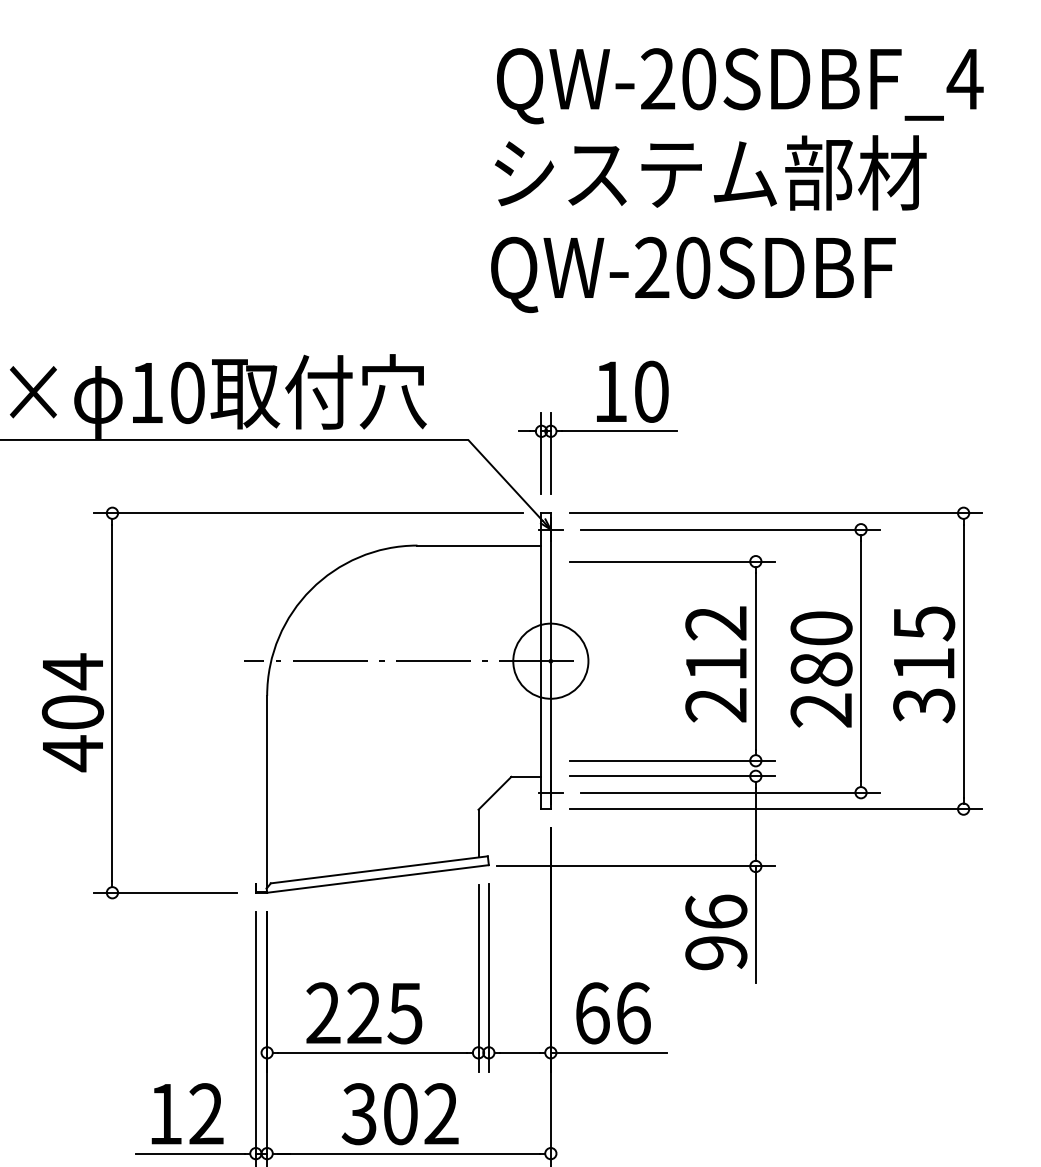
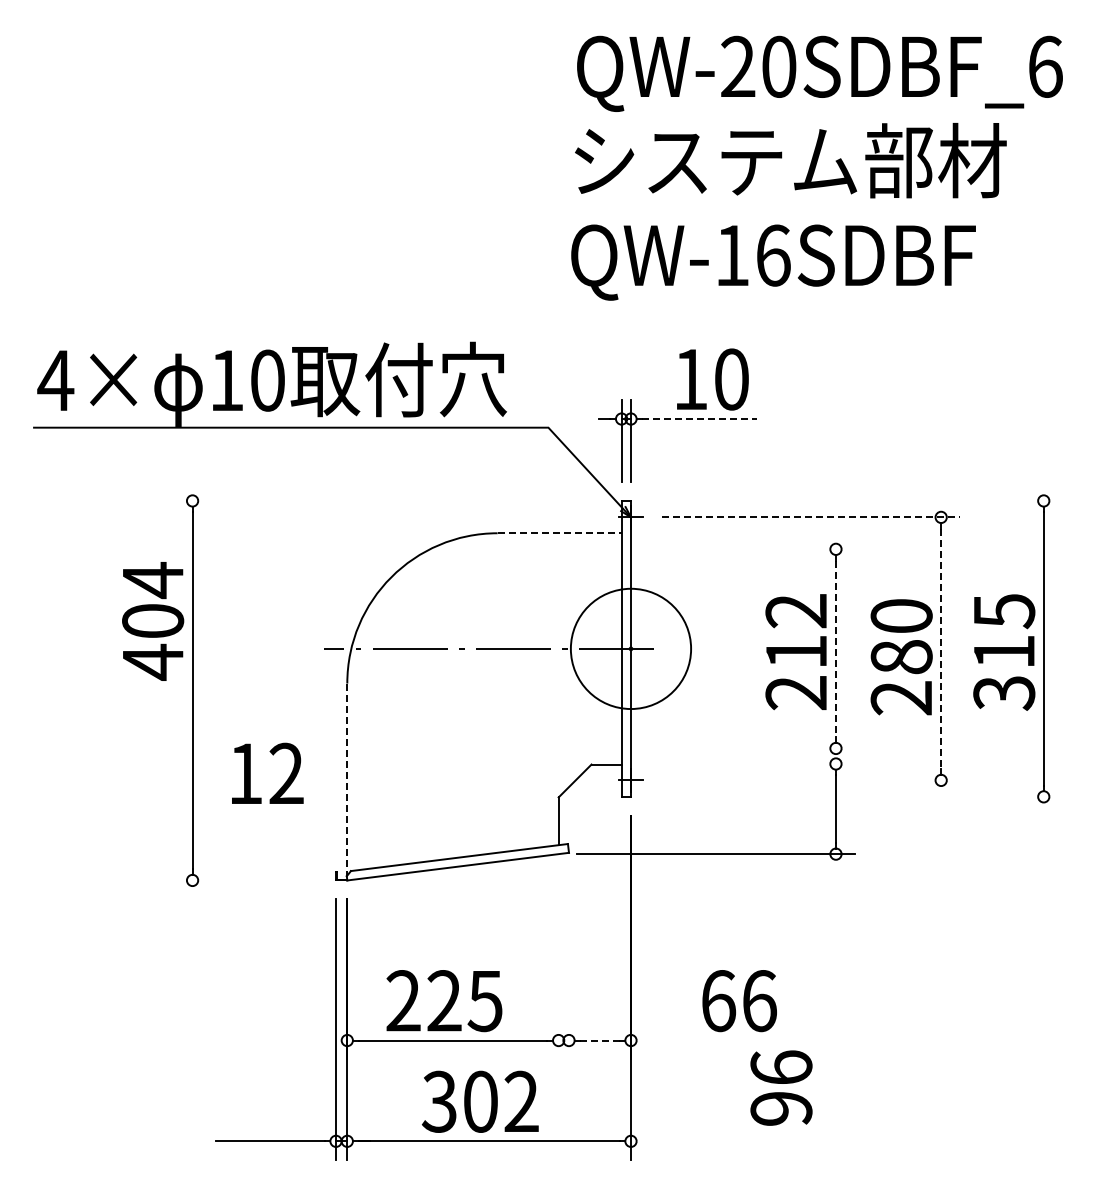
text: (964, 78) -> (1044, 66), QW-20SDBF_4 -> QW-20SDBF_6
text: (672, 267) -> (752, 255), QW-20SDBF -> QW-16SDBF
line: (620, 431) -> (700, 419), solid -> dashed
line: (307, 512) -> (387, 500), removed
line: (775, 512) -> (855, 500), removed
line: (731, 529) -> (811, 517), solid -> dashed
line: (479, 545) -> (559, 533), solid -> dashed
line: (671, 561) -> (751, 549), removed
circle: (550, 660) -> (630, 648), size x1.6
line: (755, 661) -> (835, 649), solid -> dashed
line: (861, 661) -> (941, 649), solid -> dashed
text: (73, 712) -> (153, 621), moved
line: (671, 760) -> (751, 748), removed
line: (671, 775) -> (751, 763), removed
line: (267, 792) -> (347, 780), solid -> dashed
line: (730, 792) -> (810, 780), removed
line: (775, 808) -> (855, 796), removed
line: (165, 892) -> (245, 880), removed
line: (755, 924) -> (835, 912), removed
text: (716, 931) -> (781, 1087), moved
line: (478, 977) -> (558, 965), removed
line: (489, 977) -> (569, 965), removed
text: (613, 1013) -> (739, 1001), moved
line: (520, 1052) -> (600, 1040), solid -> dashed
line: (608, 1052) -> (688, 1040), removed
text: (187, 1112) -> (267, 772), moved

